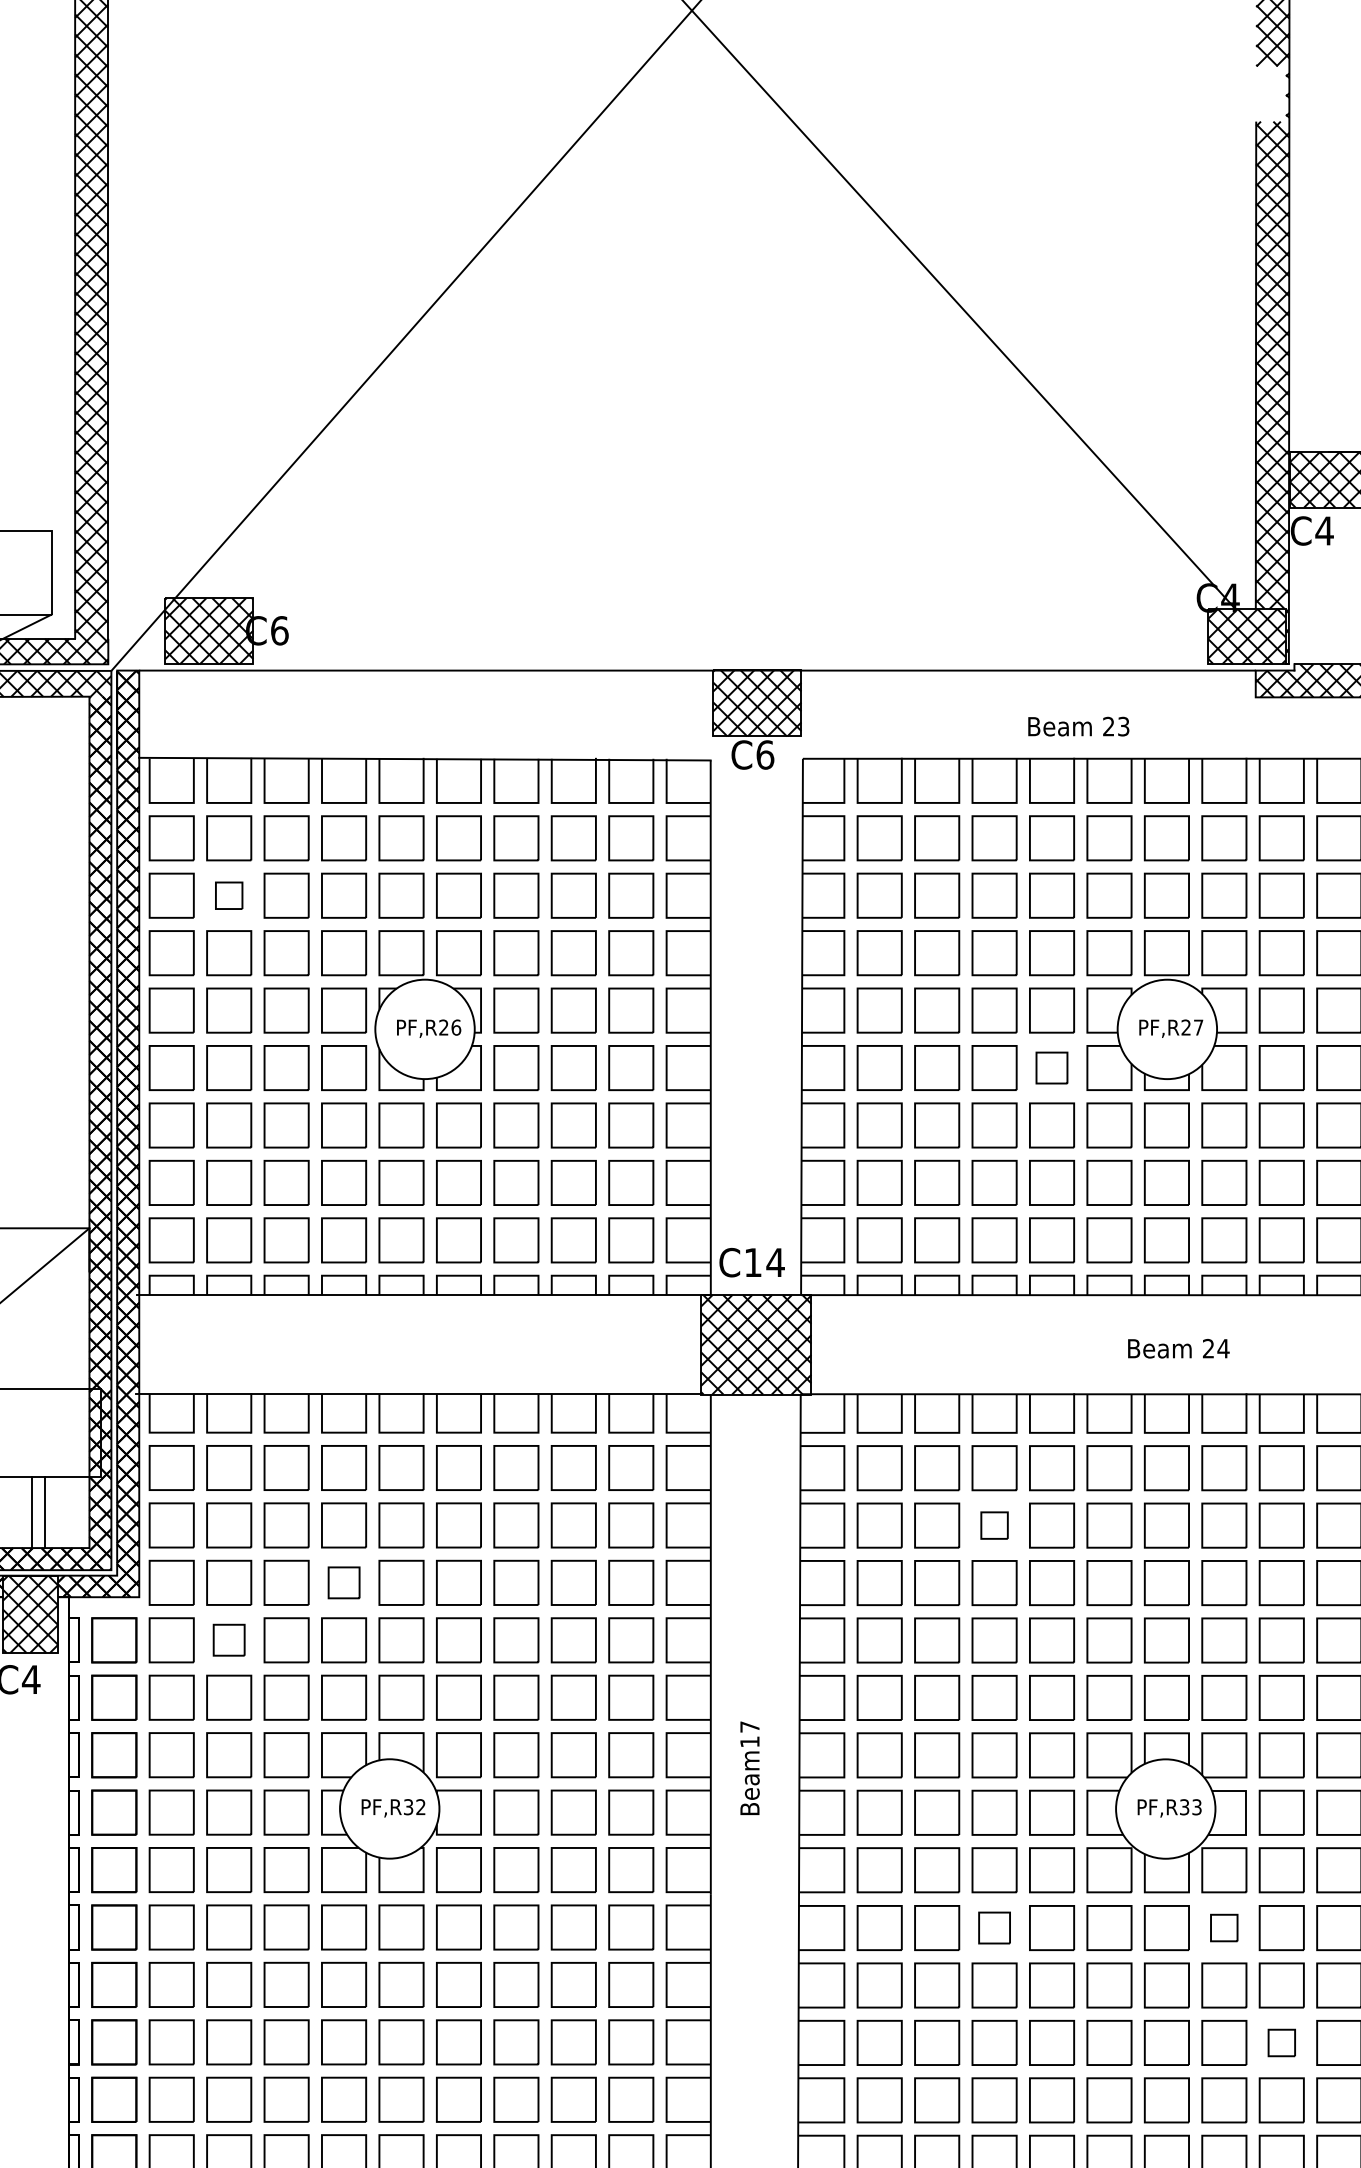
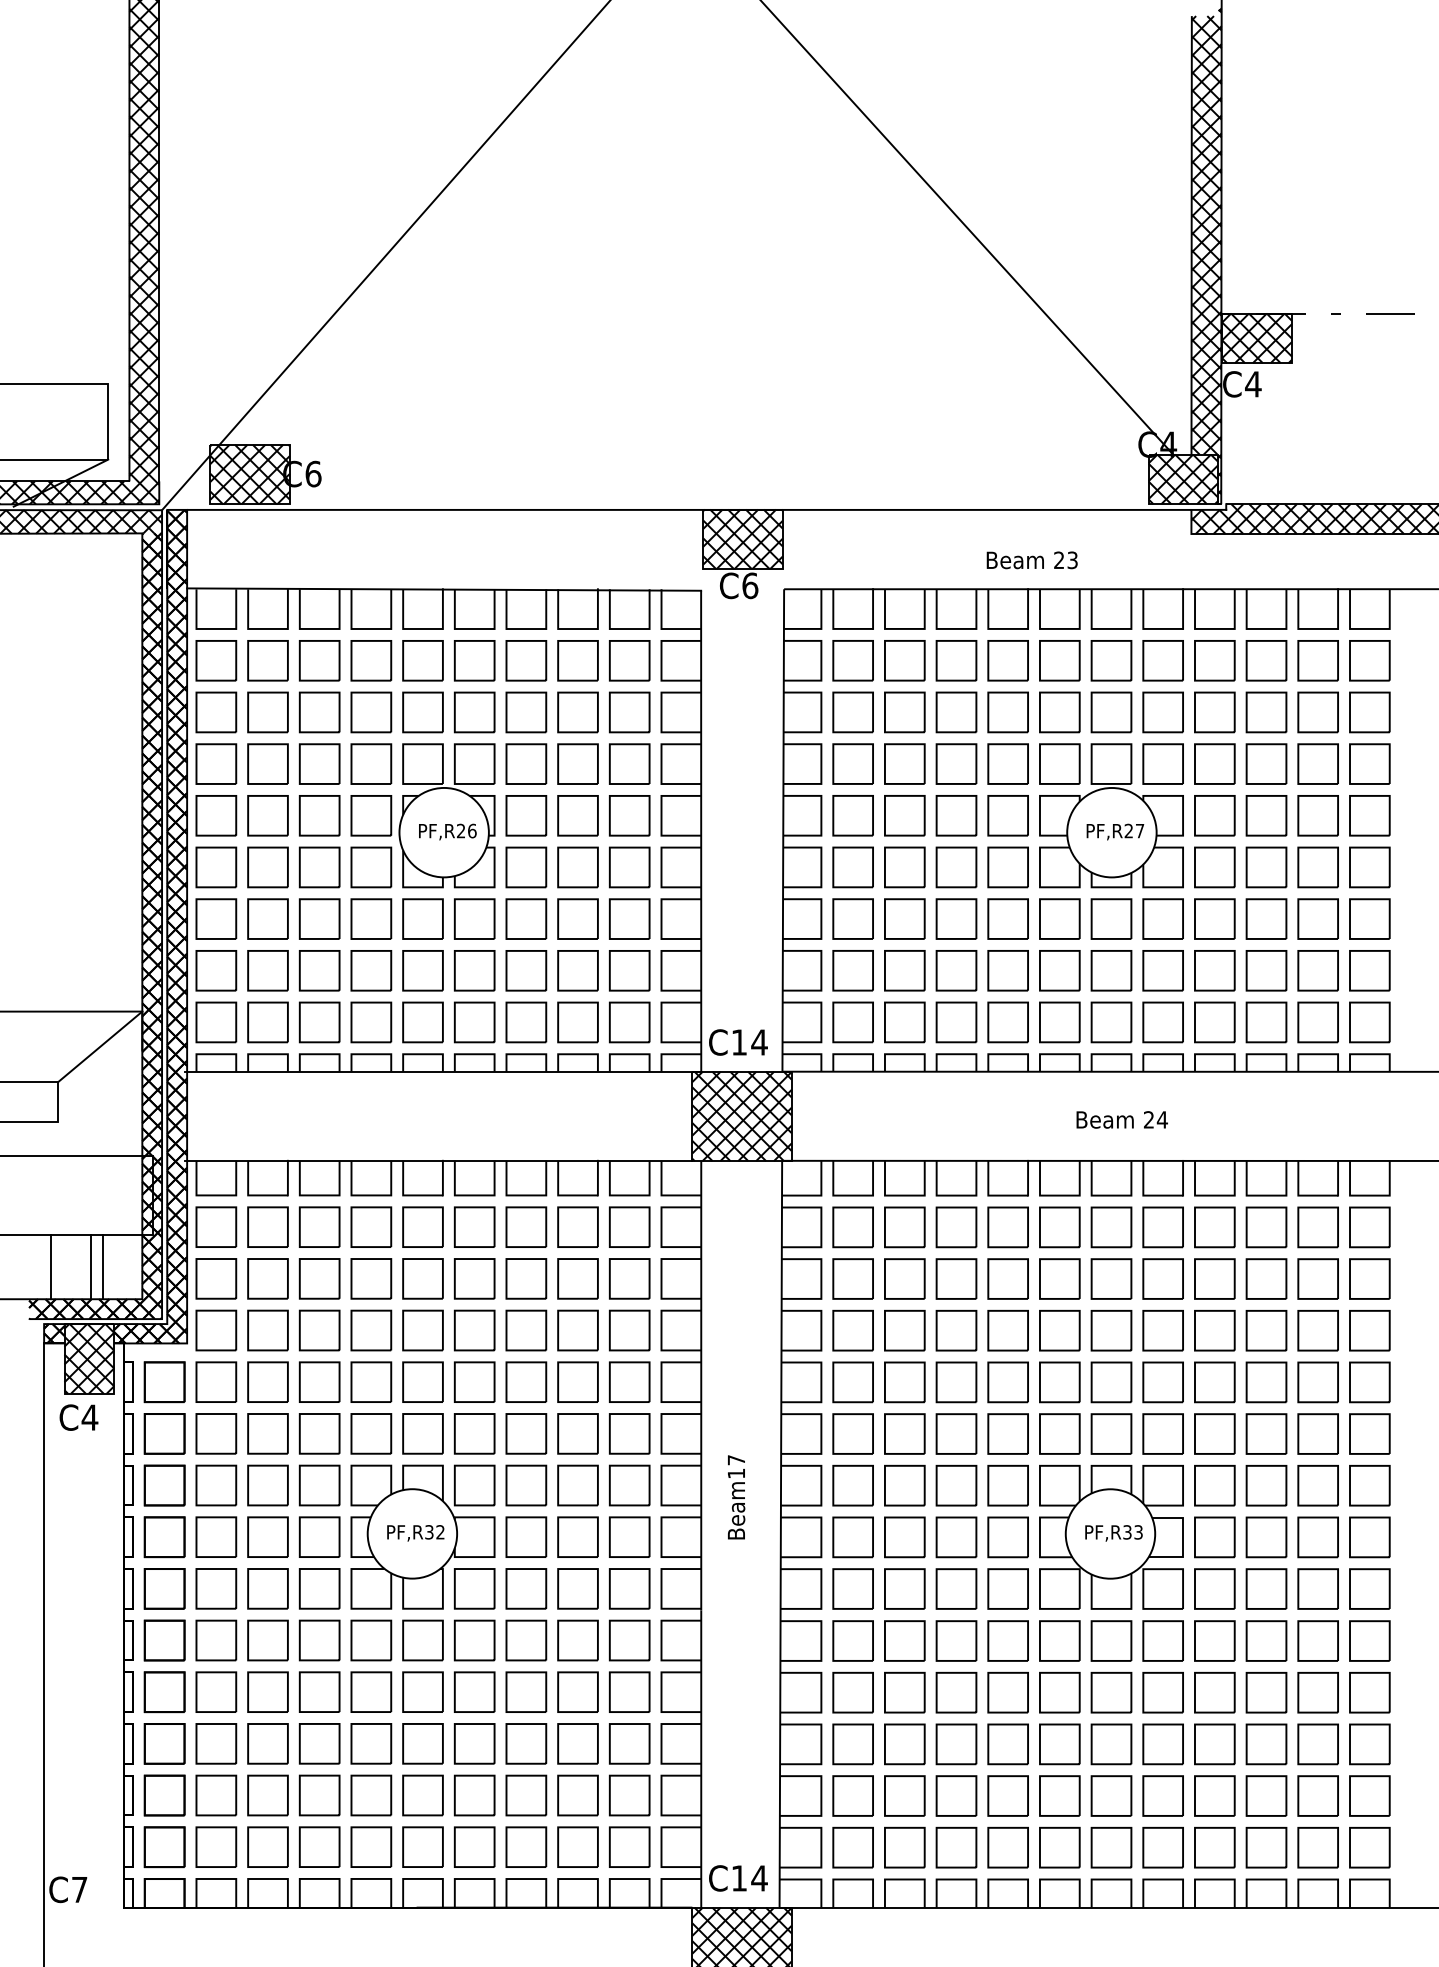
part: (228, 895) -> (267, 712), size x1.67
part: (1051, 1068) -> (1007, 867), size x1.43
part: (994, 1525) -> (956, 1278), size x1.67
part: (344, 1582) -> (371, 1330), size x1.43
part: (228, 1639) -> (267, 1381), size x1.43
part: (994, 1927) -> (956, 1640), size x1.43
part: (1223, 1927) -> (1162, 1640), size x1.67
part: (1281, 2043) -> (1214, 1744), size x1.67

